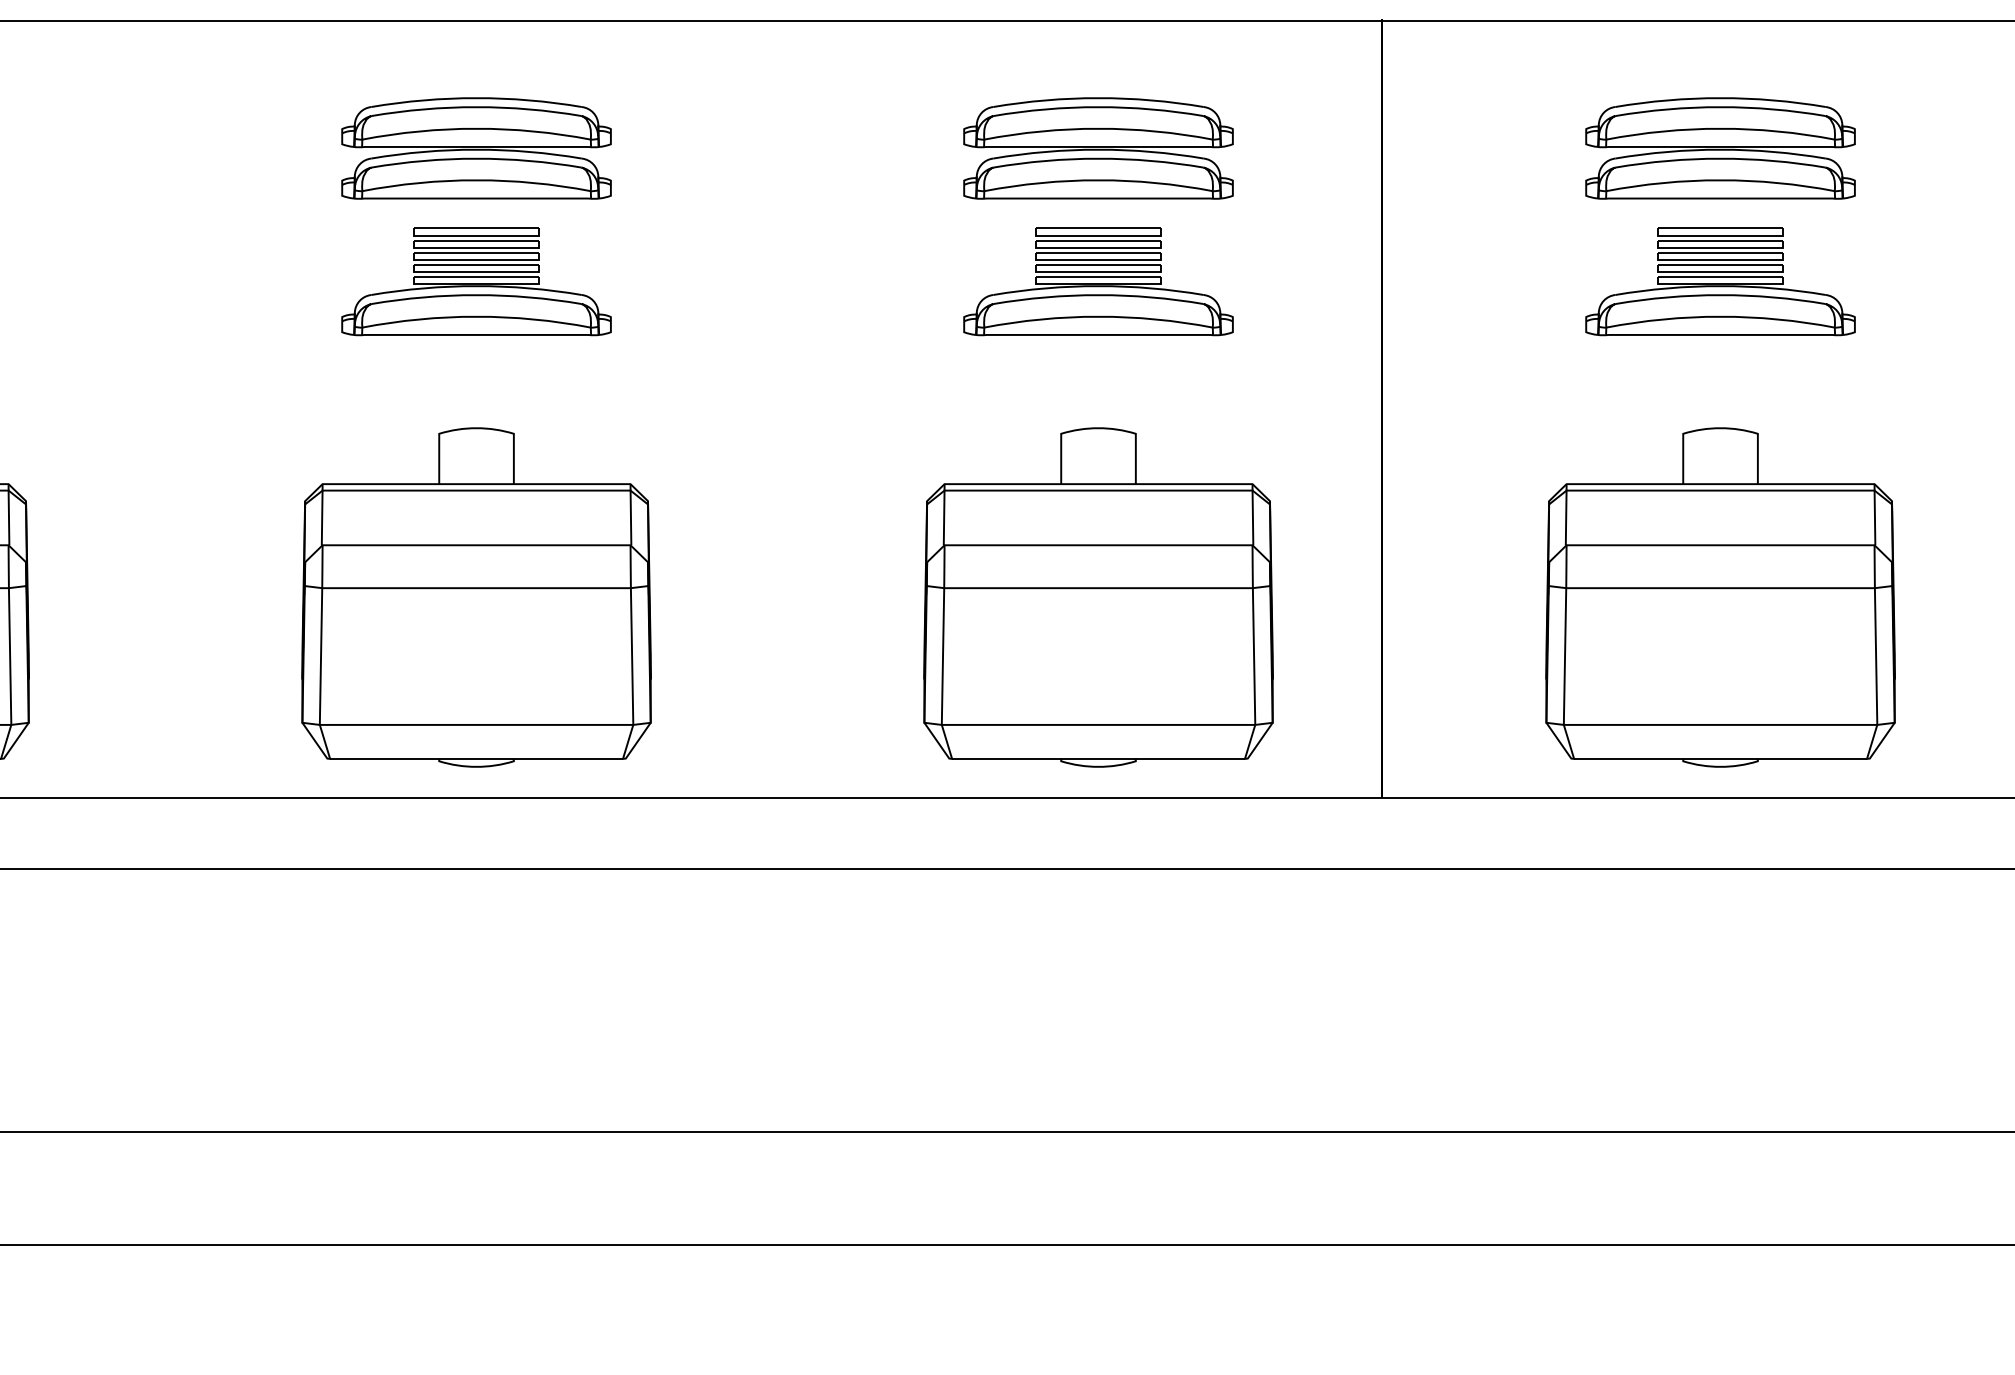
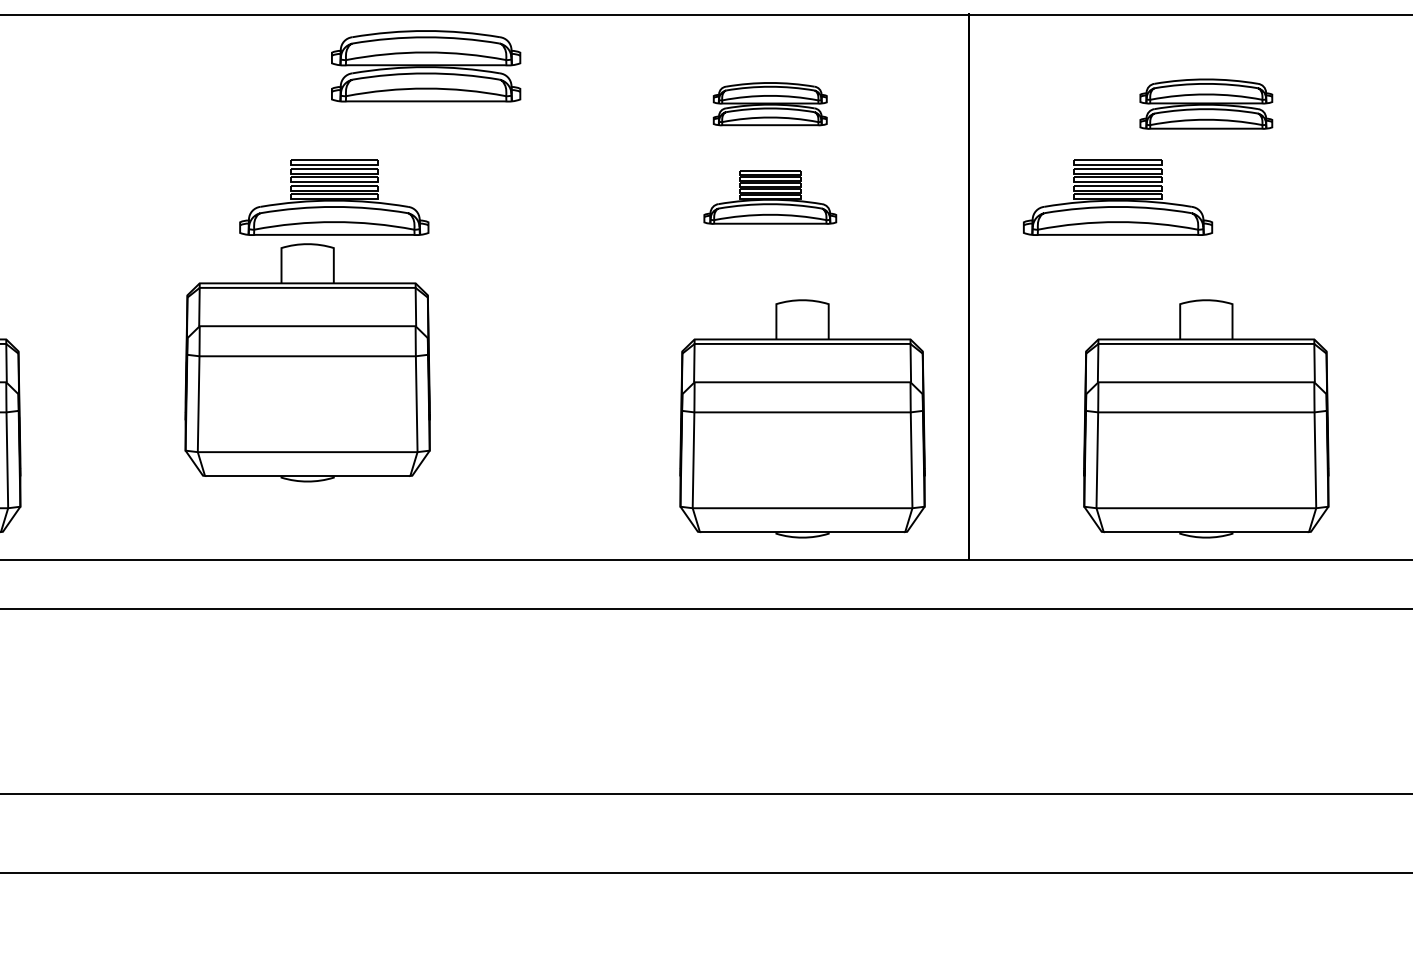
part: (476, 148) -> (426, 66), moved
part: (1098, 148) -> (770, 104), size x0.6
part: (1720, 148) -> (1206, 104), size x0.7
part: (1098, 281) -> (770, 197), size x0.7
part: (1720, 281) -> (1117, 197), moved
part: (476, 597) -> (307, 362), moved
part: (1098, 597) -> (802, 418), moved

